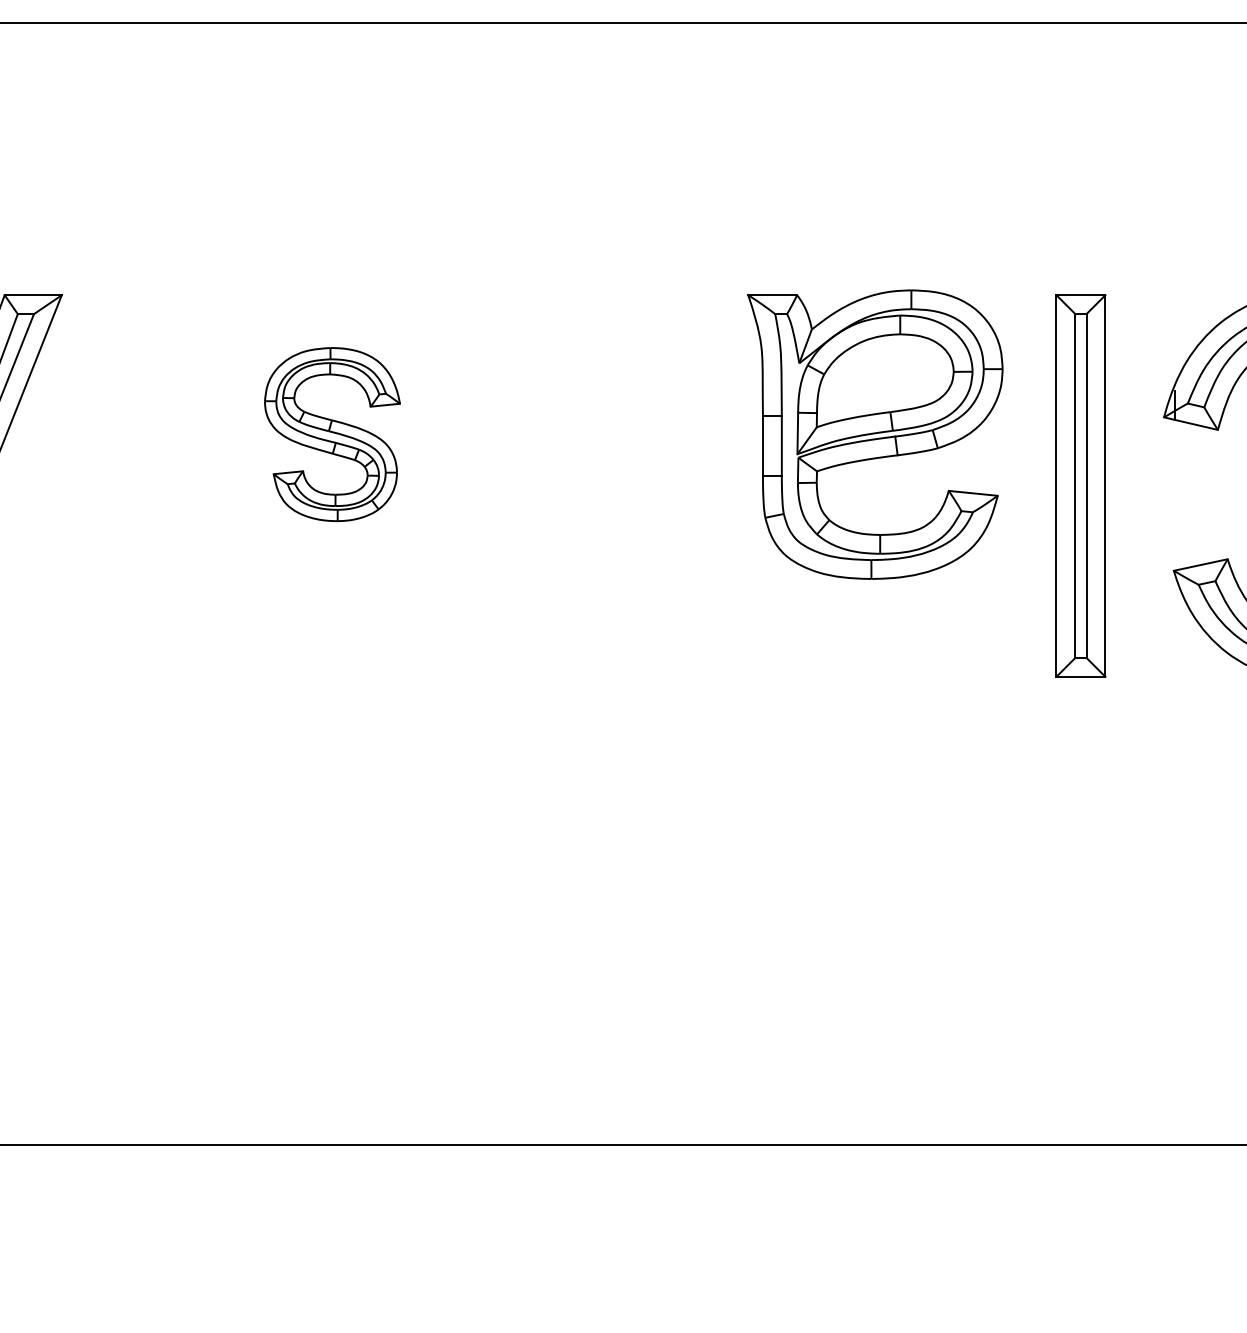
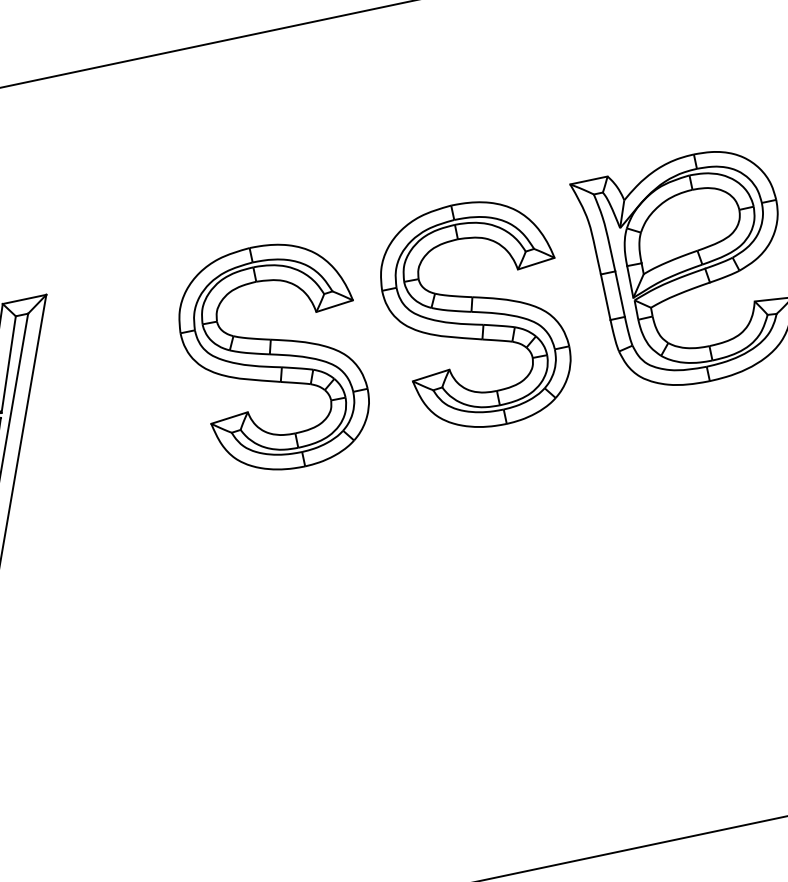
part: (332, 434) -> (275, 357), size x1.67
part: (596, 434) -> (476, 315), added

